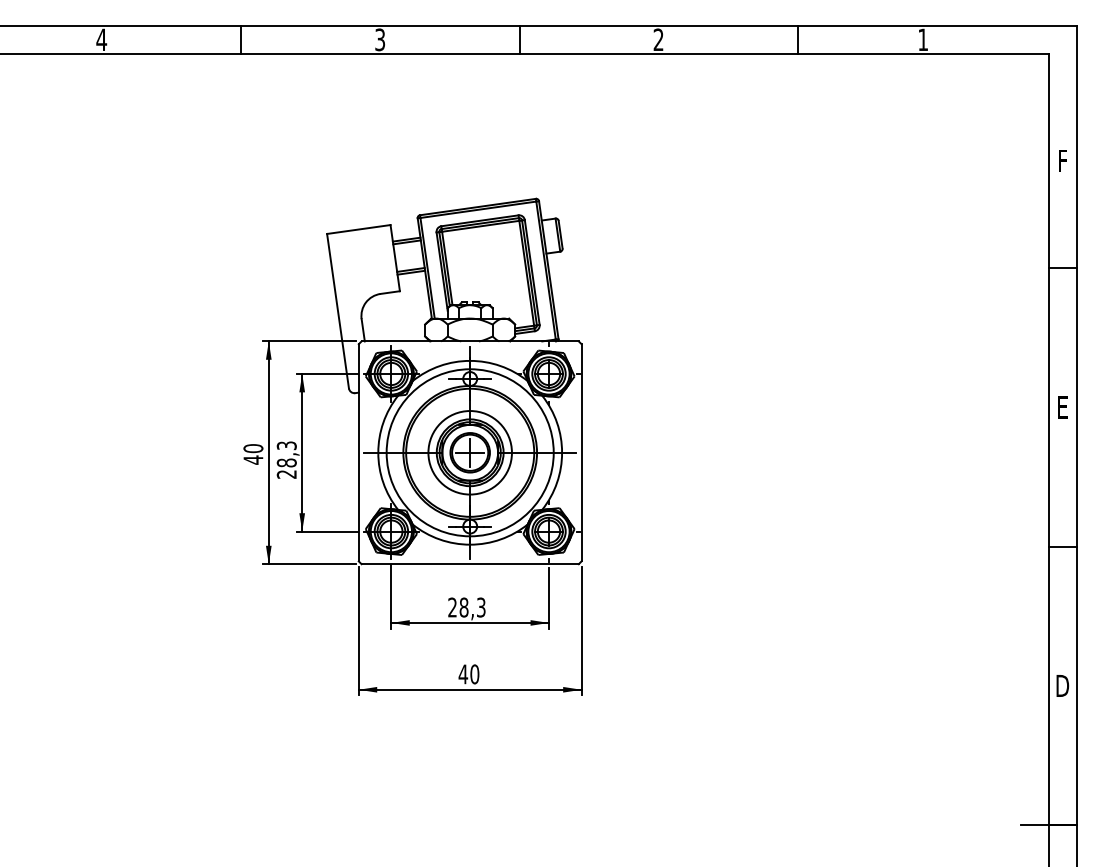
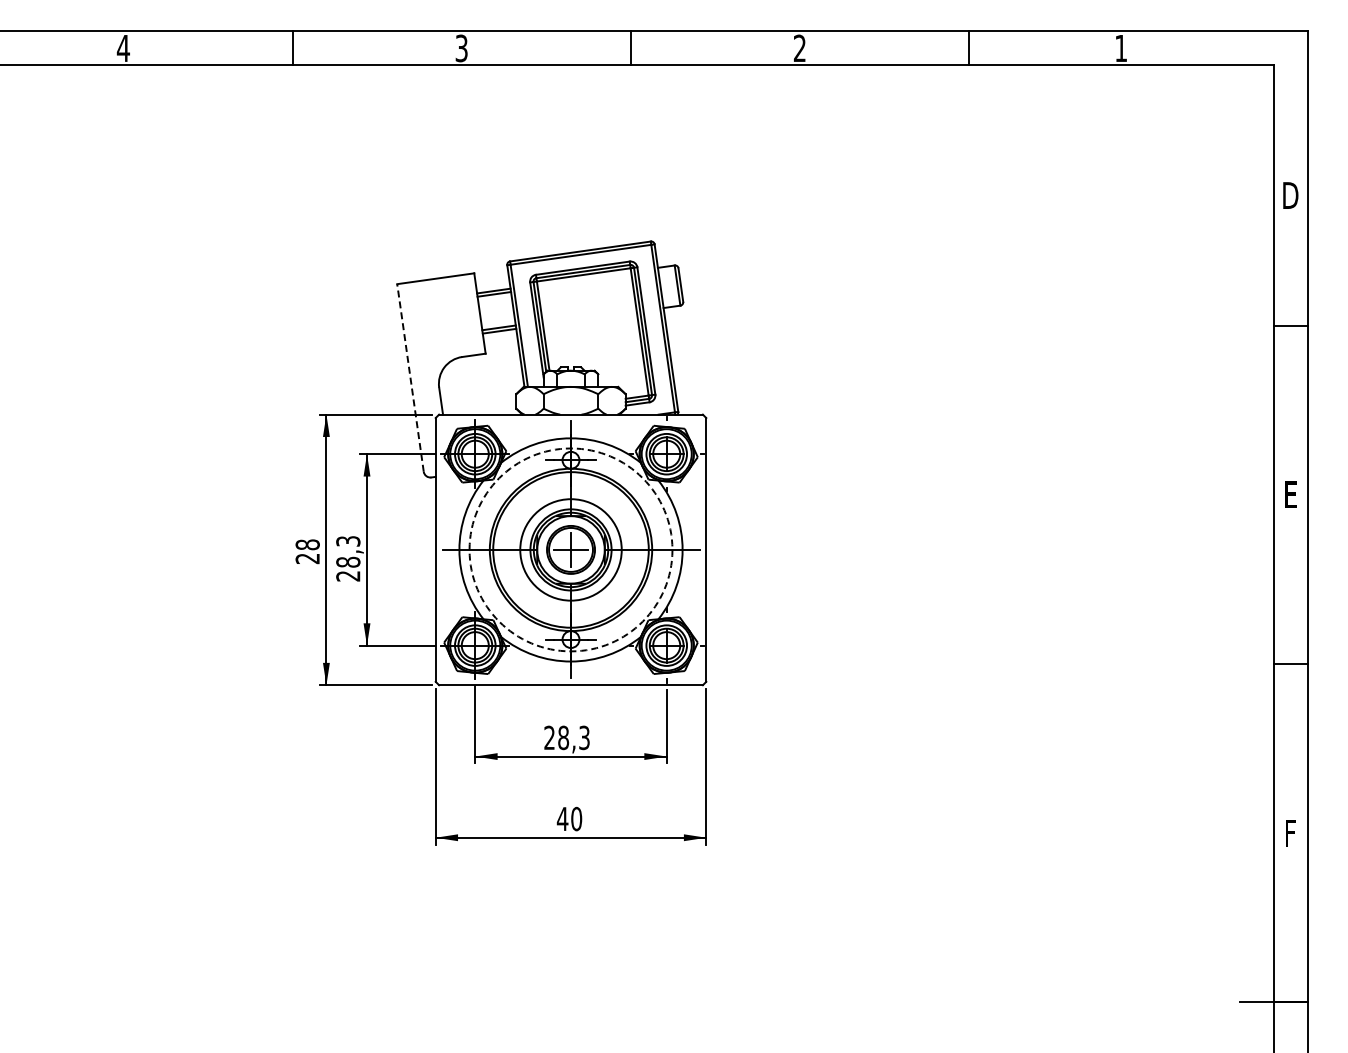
text: (1062, 160) -> (1290, 195), F -> D
line: (338, 310) -> (410, 377), solid -> dashed
circle: (469, 452) -> (570, 549), solid -> dashed
text: (253, 454) -> (307, 551), 40 -> 28
text: (1062, 685) -> (1290, 832), D -> F

